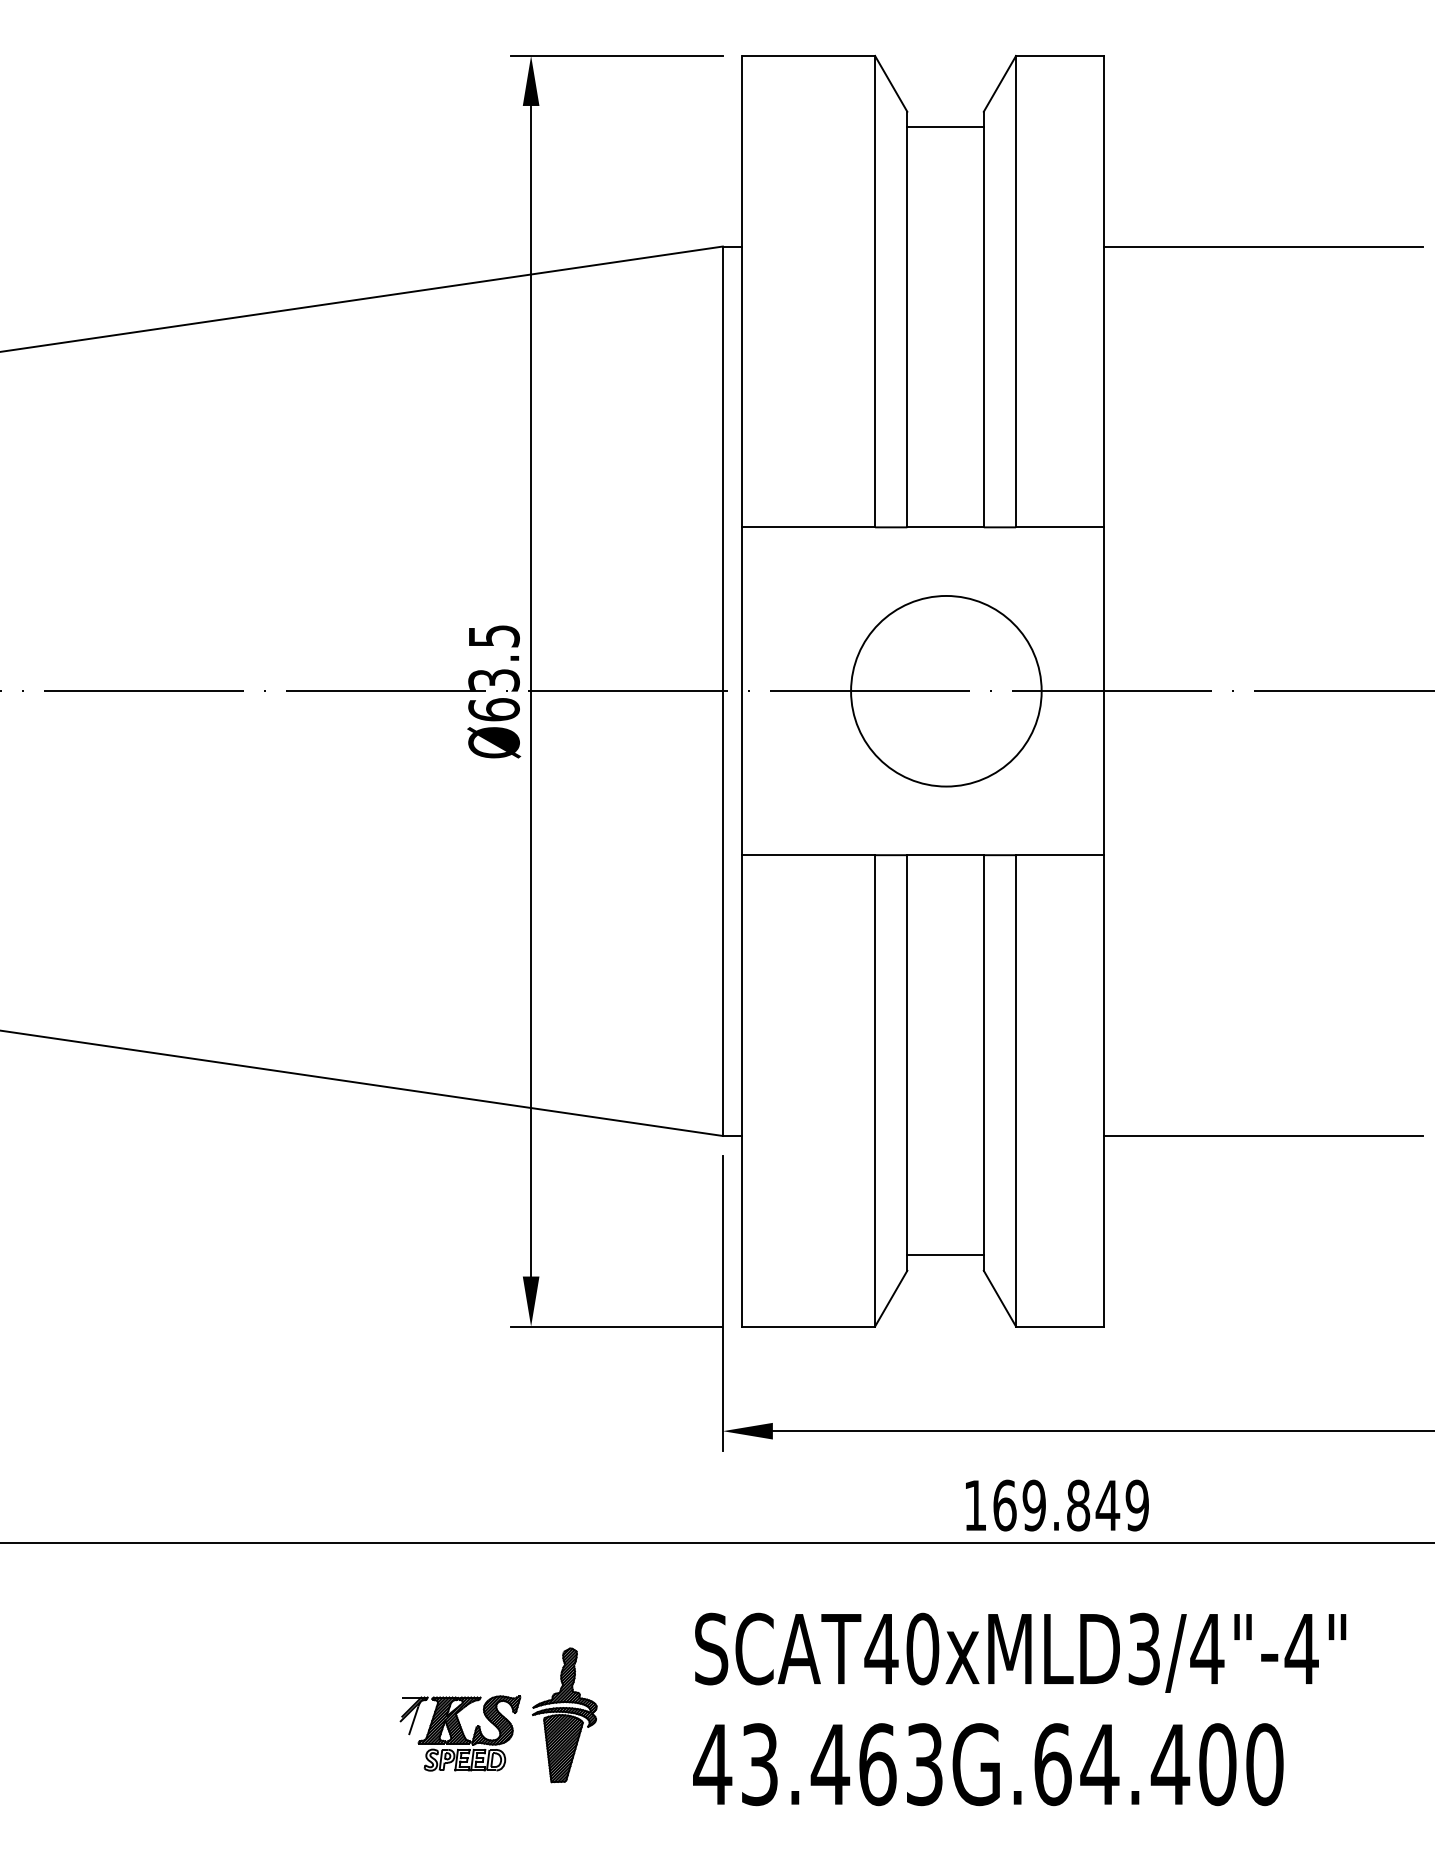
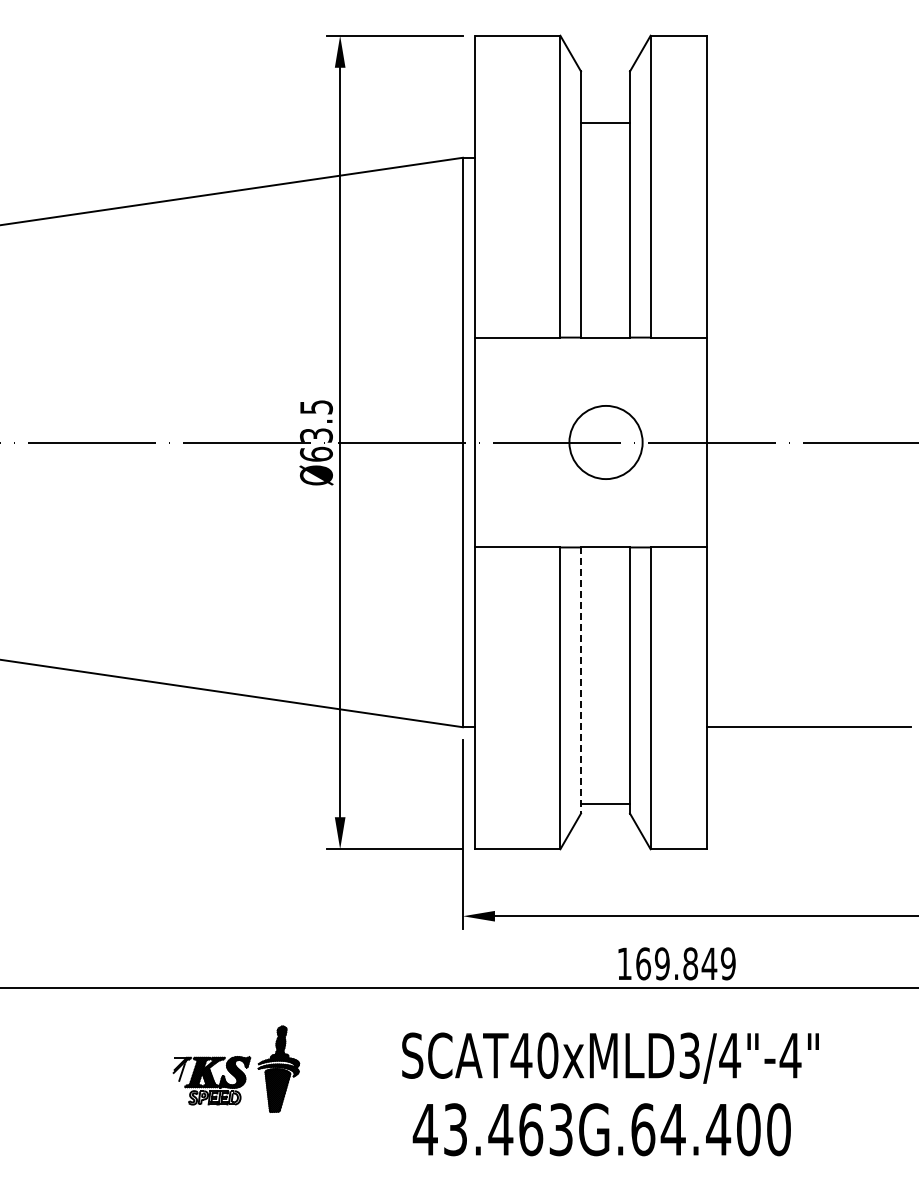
line: (945, 127) -> (605, 123), moved
line: (1262, 246) -> (808, 157), removed
circle: (947, 691) -> (606, 442), size x0.6
line: (908, 1064) -> (581, 681), solid -> dashed
text: (1020, 1651) -> (610, 1057), moved
part: (498, 1714) -> (236, 1068), moved
text: (987, 1764) -> (601, 1129), moved

